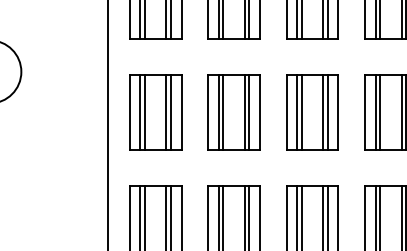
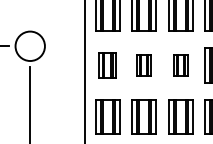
part: (155, 113) -> (107, 65), size x0.7
part: (232, 113) -> (143, 65), size x0.6
part: (311, 113) -> (180, 65), size x0.6

